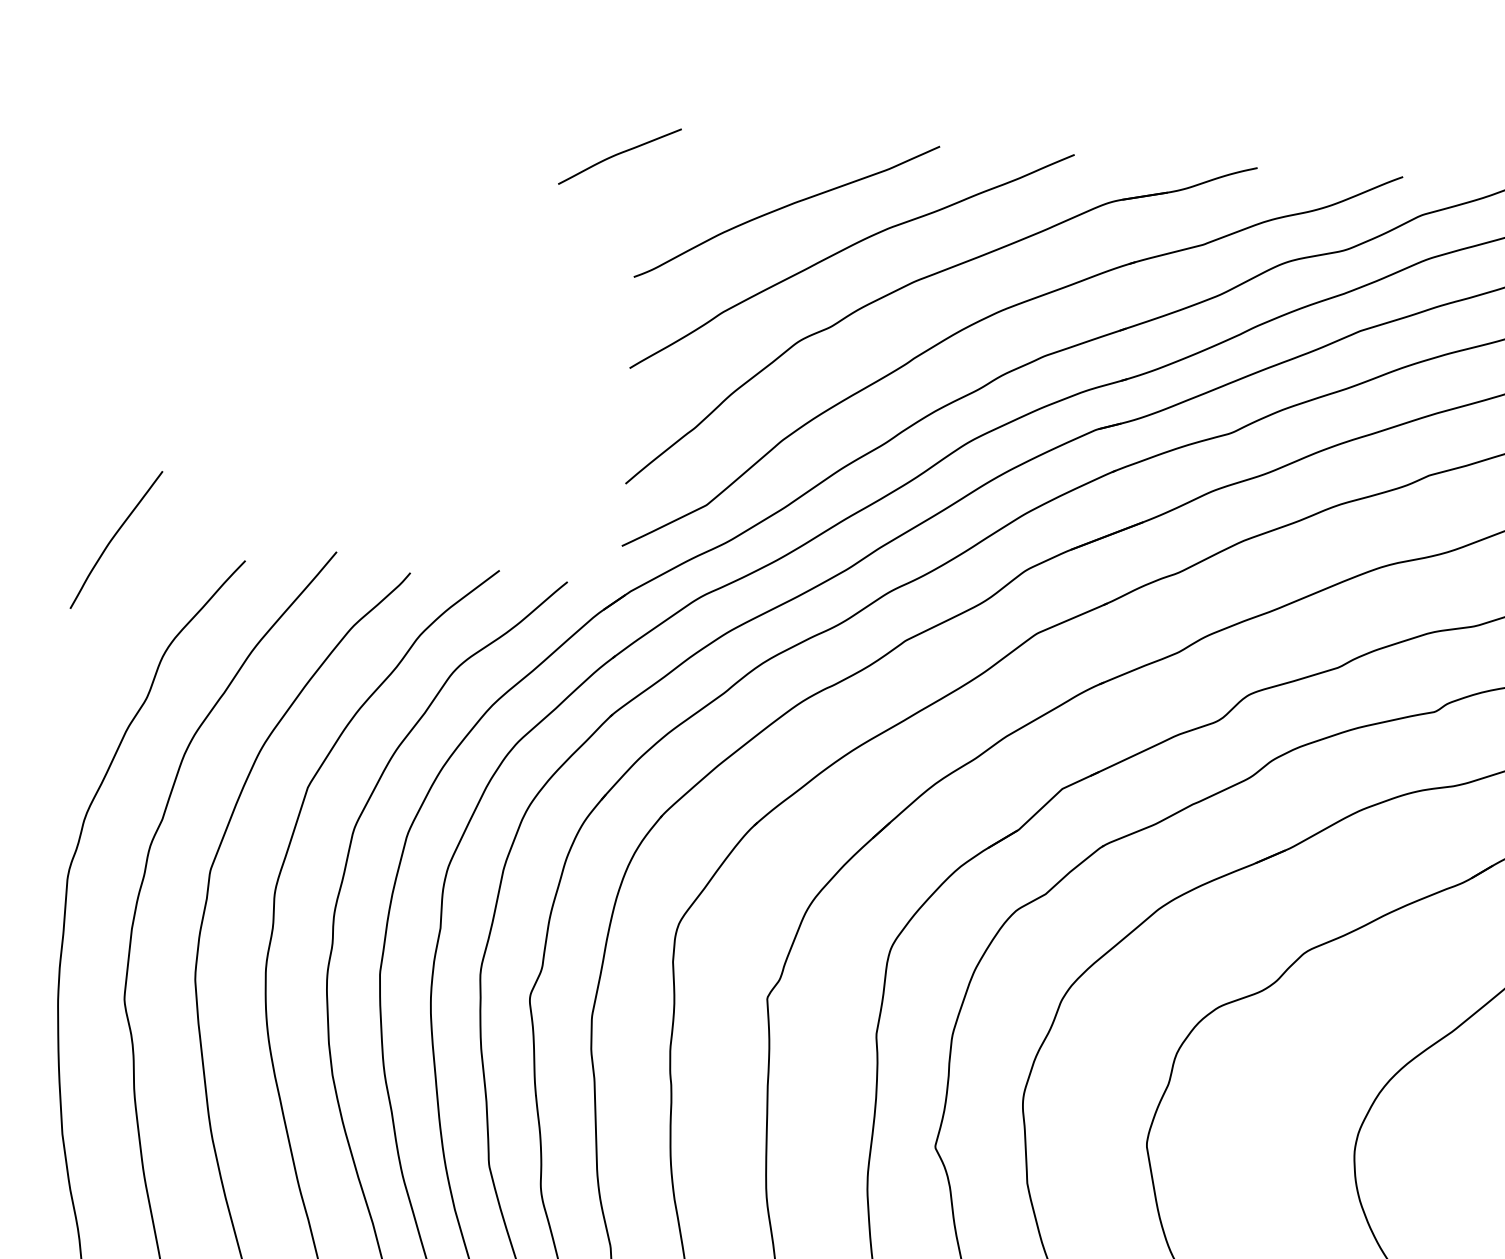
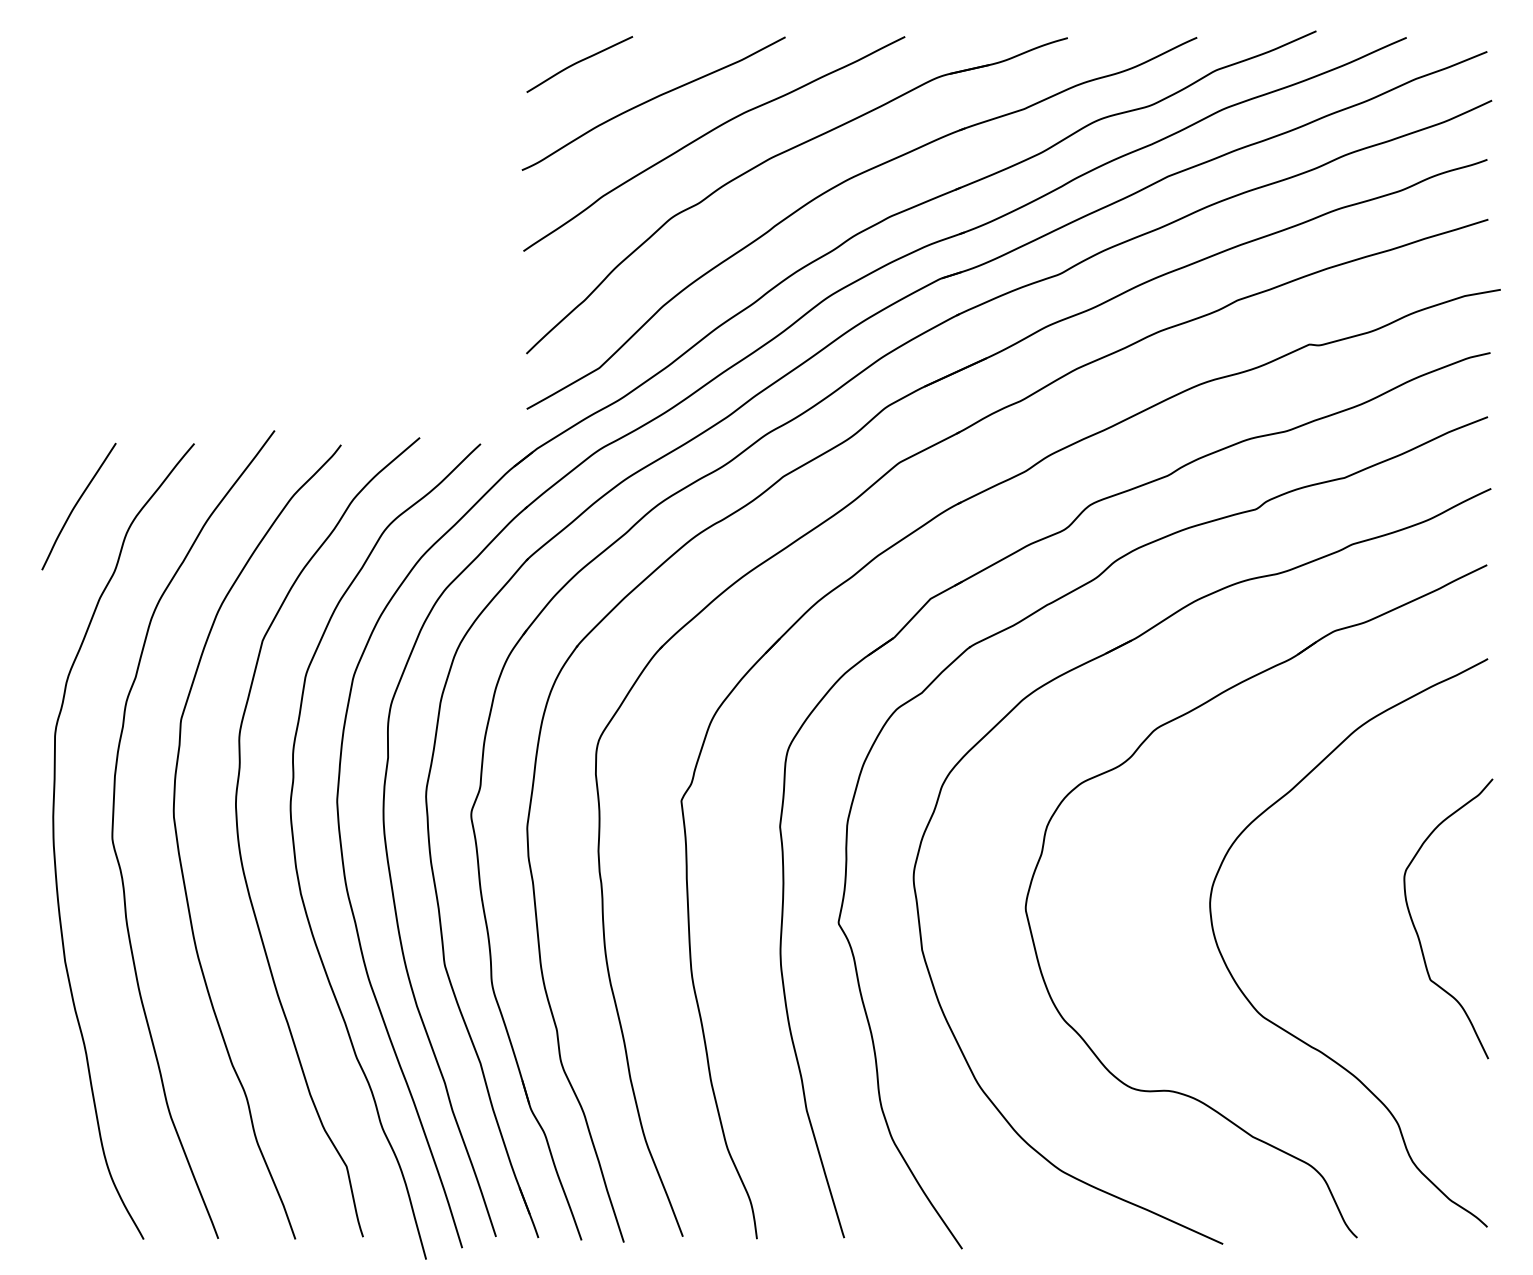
curve: (618, 155) -> (578, 63), moved
curve: (114, 537) -> (77, 504), moved

